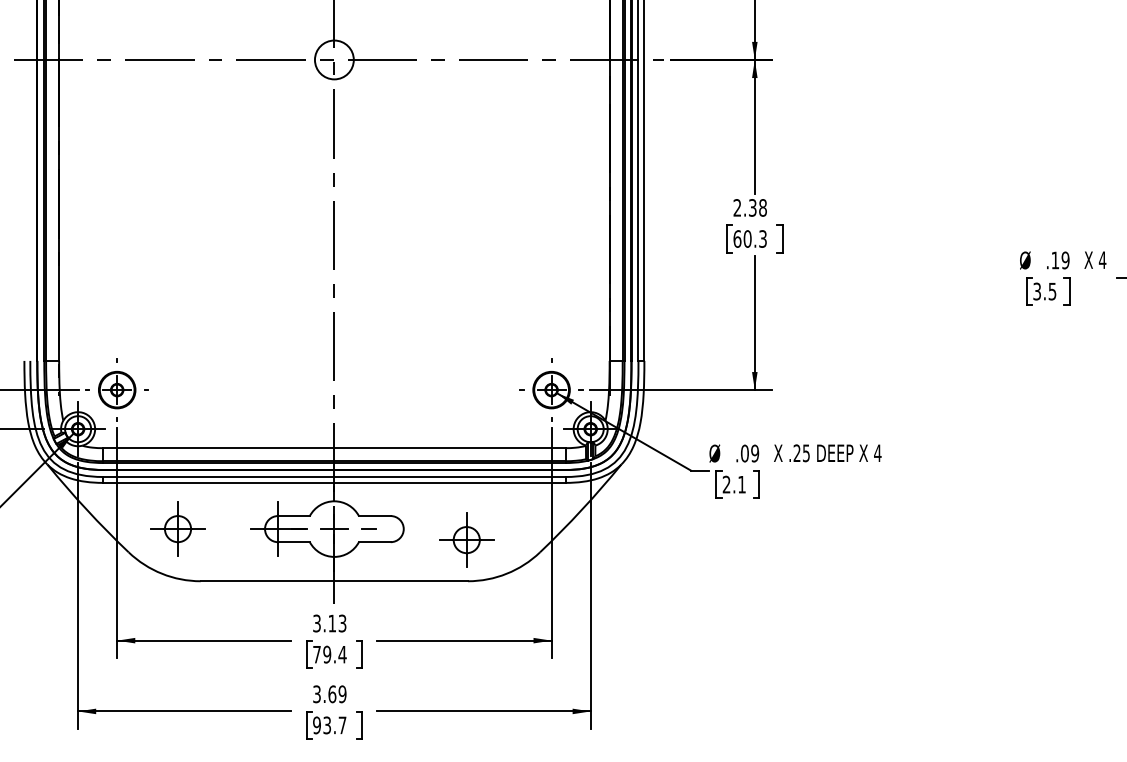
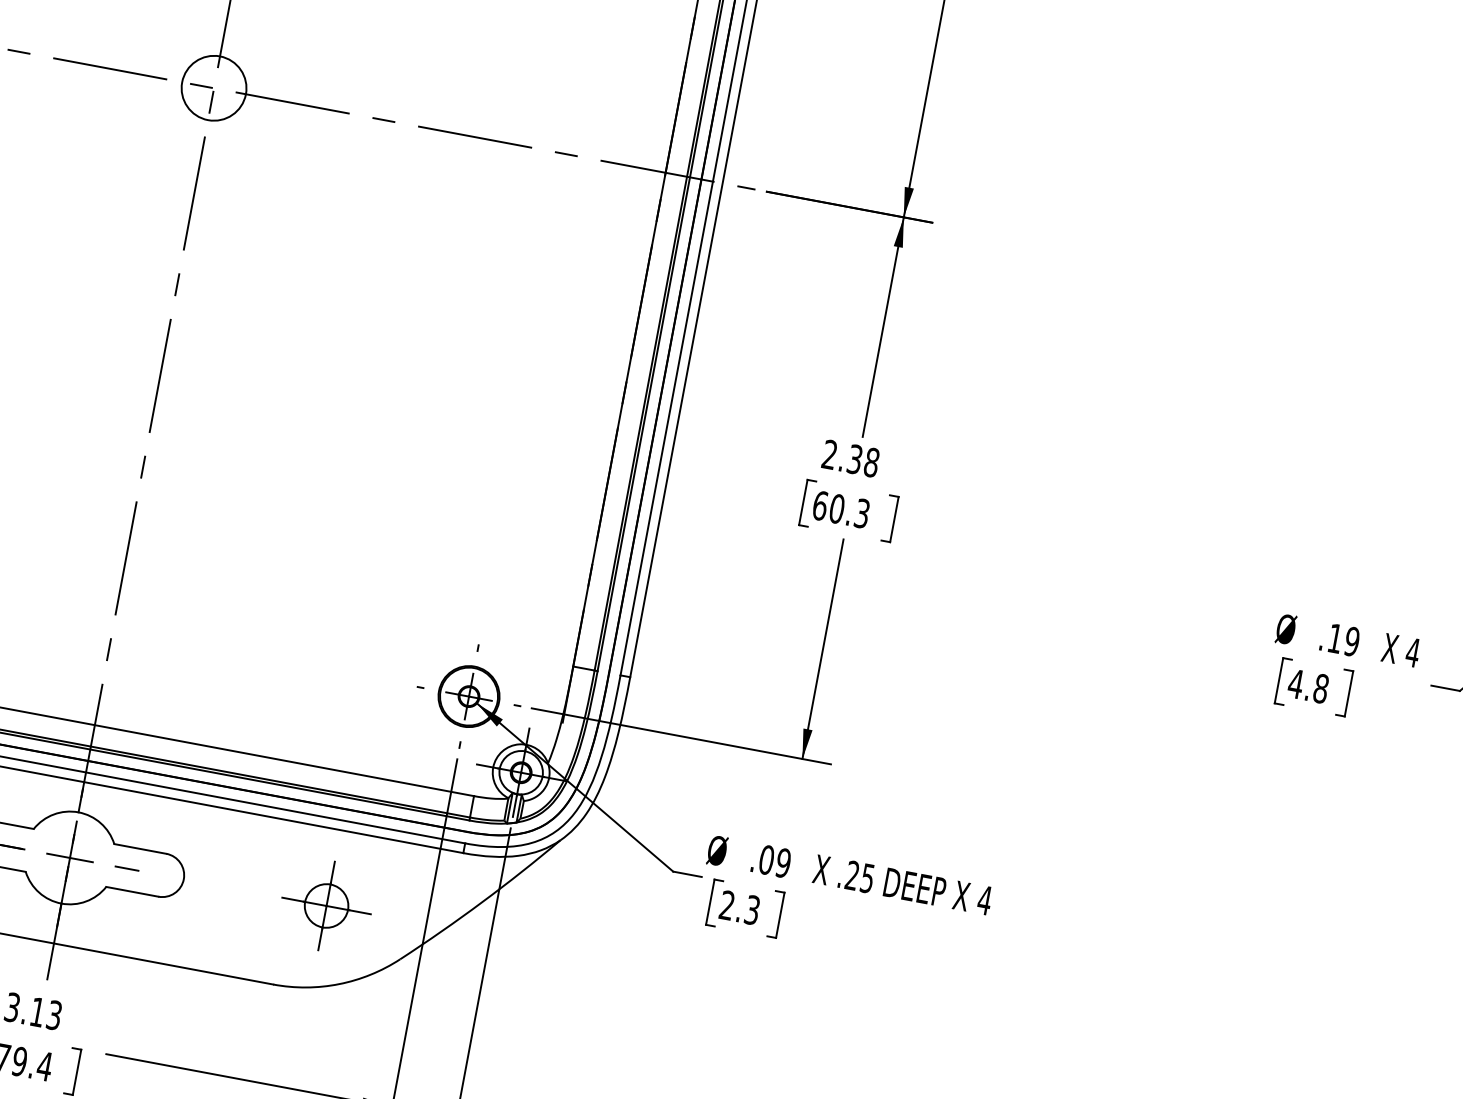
text: (1044, 291) -> (1307, 686), 3.5 -> 4.8
text: (741, 484) -> (751, 909), 2.1 -> 2.3
part: (466, 539) -> (326, 904), moved

